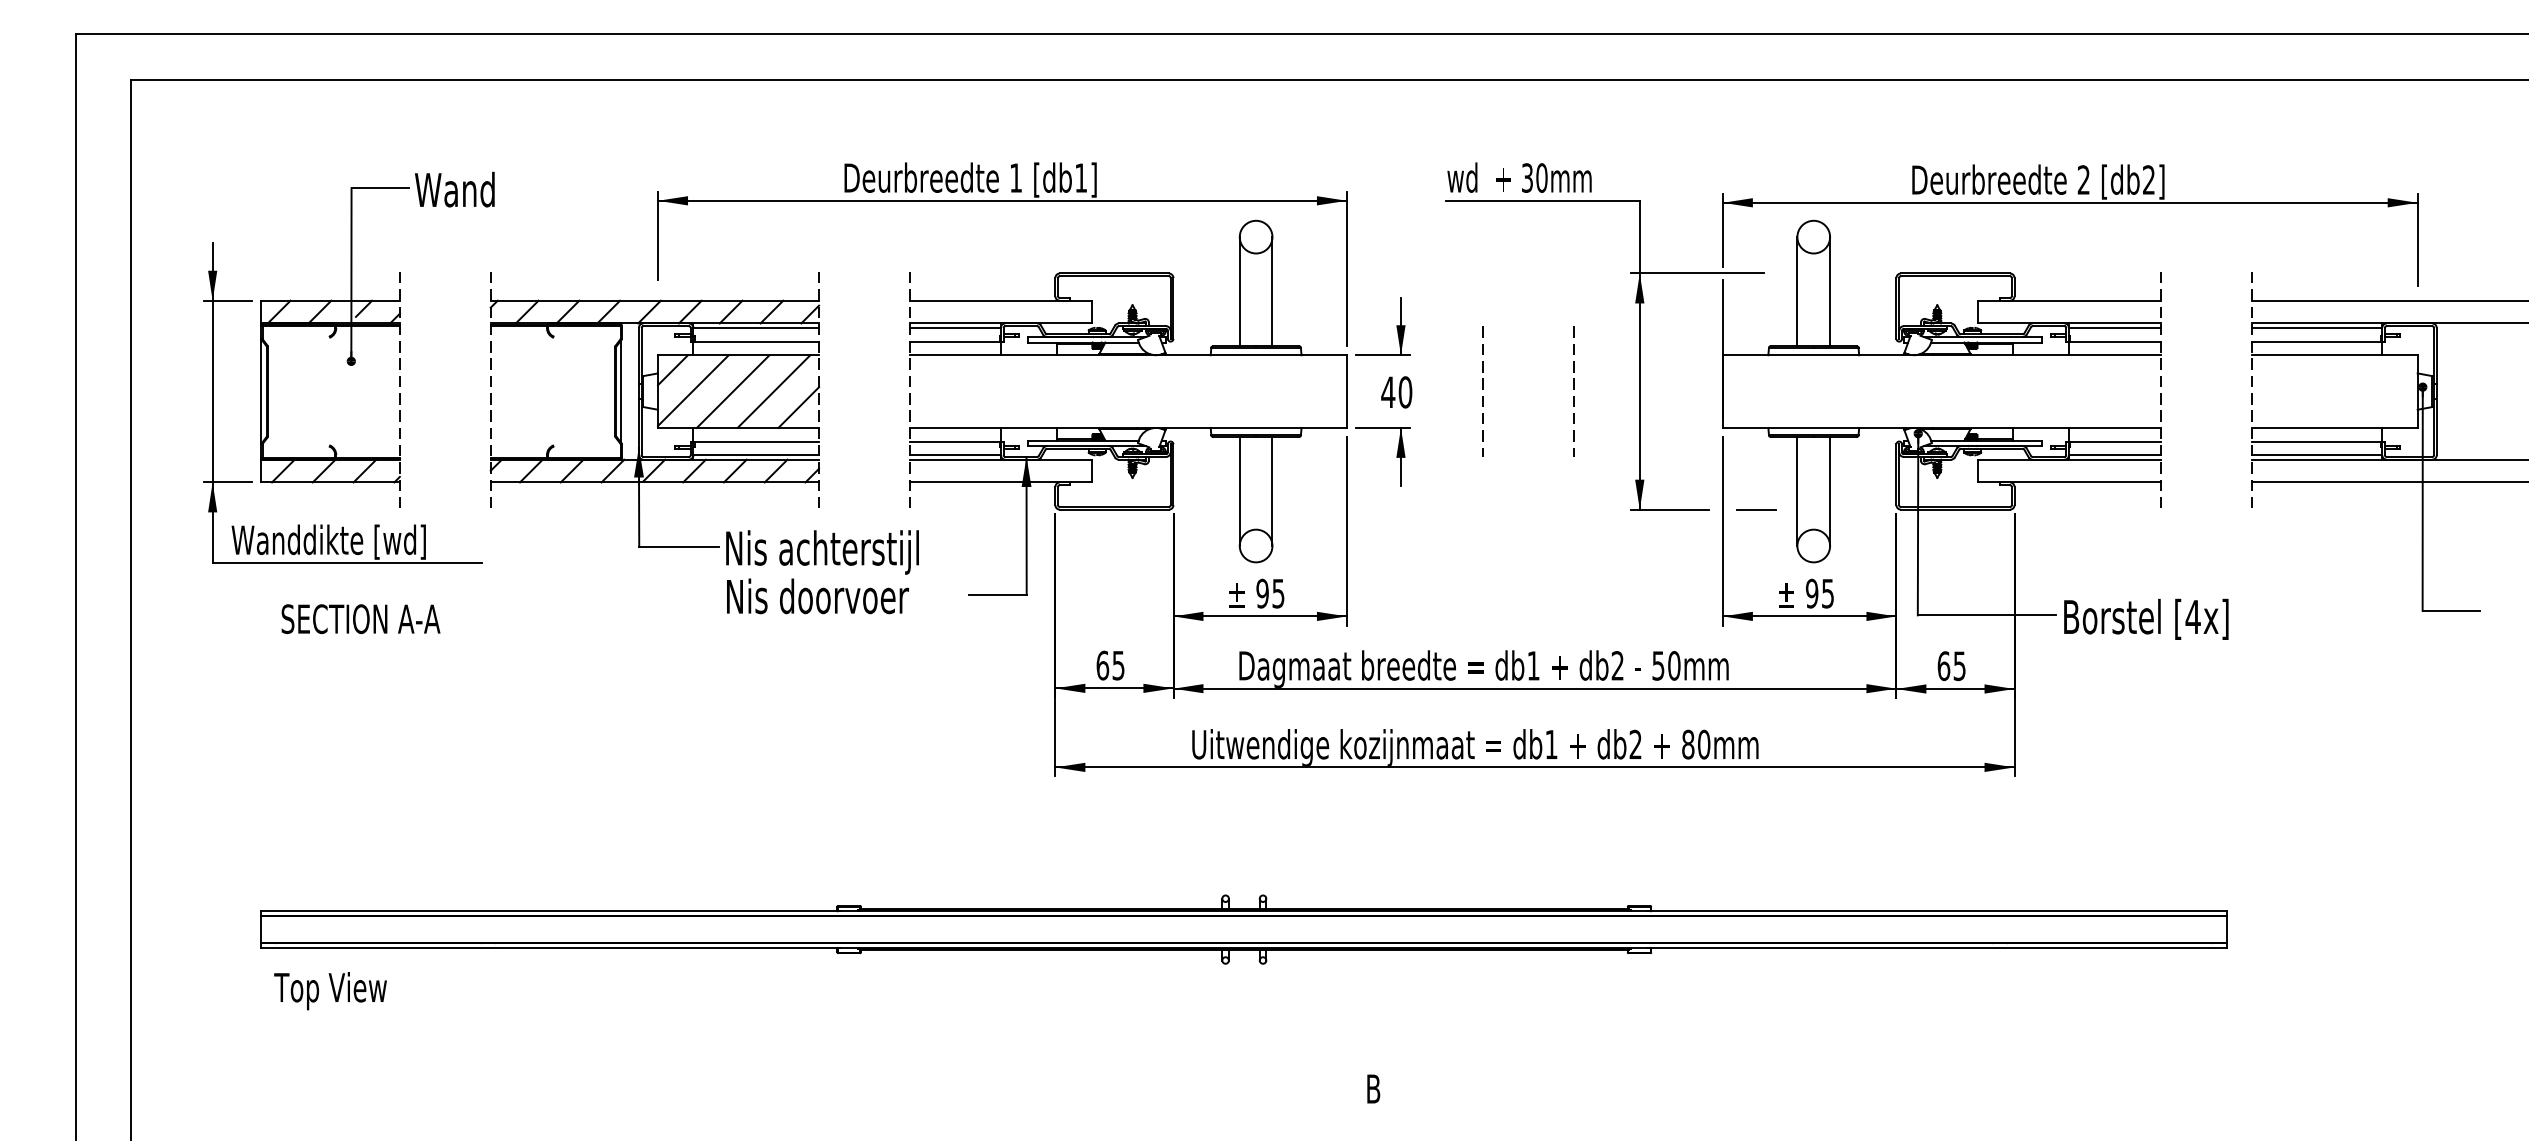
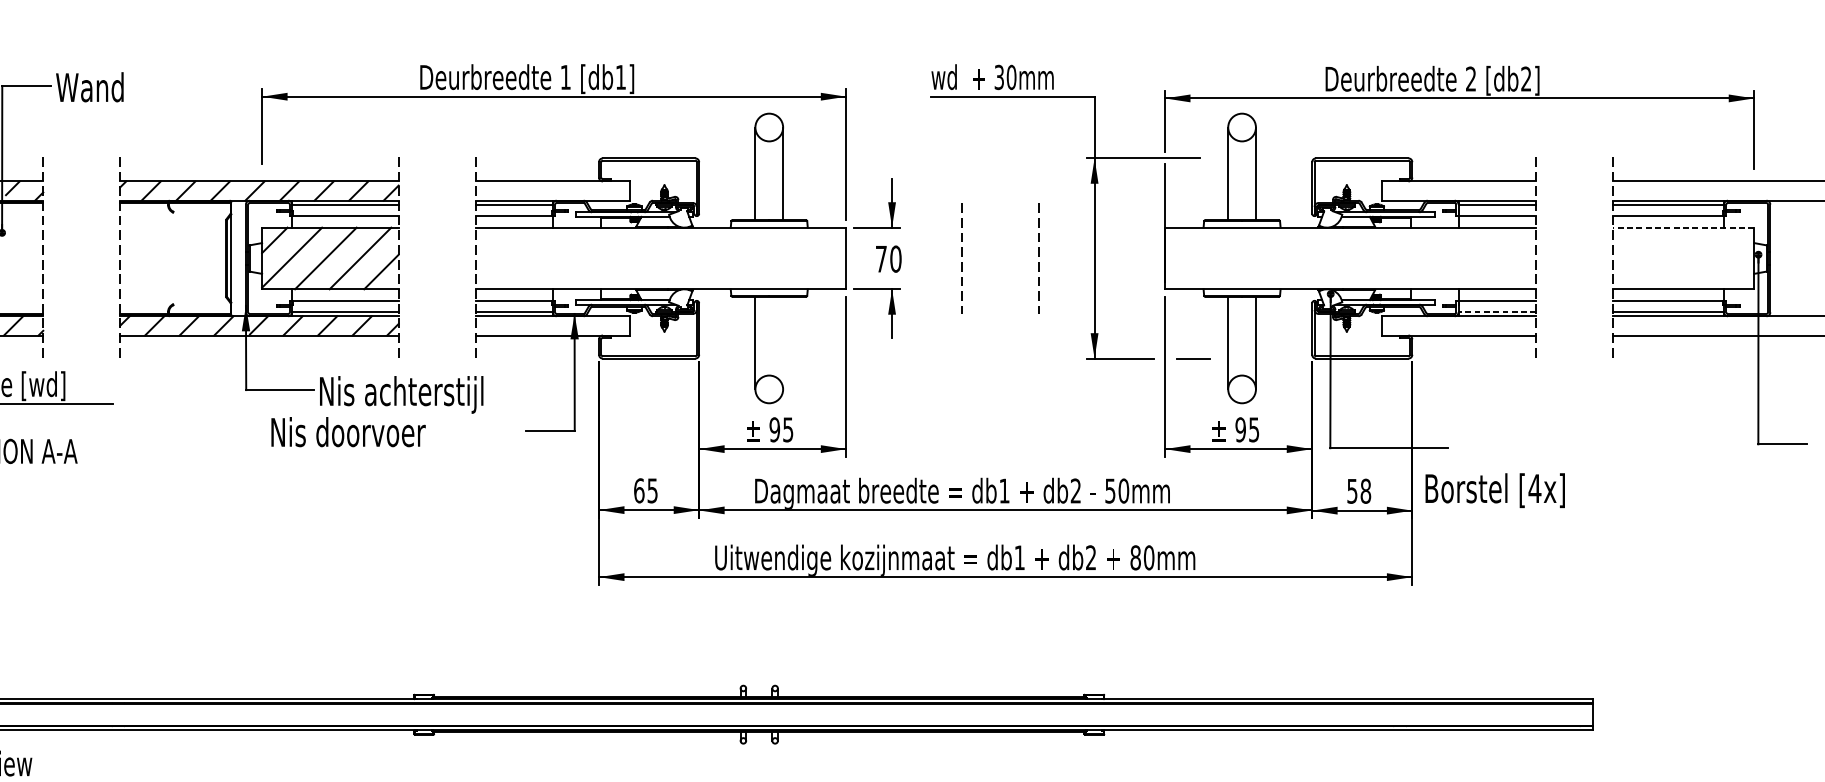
line: (2334, 355) -> (1683, 227), solid -> dashed
text: (1388, 391) -> (881, 258), 40 -> 70
line: (2114, 455) -> (1497, 312), solid -> dashed
line: (1272, 491) -> (783, 343), removed
text: (817, 596) -> (348, 432), moved
text: (2146, 618) -> (1495, 489), moved
text: (1951, 666) -> (1358, 491), 65 -> 58

